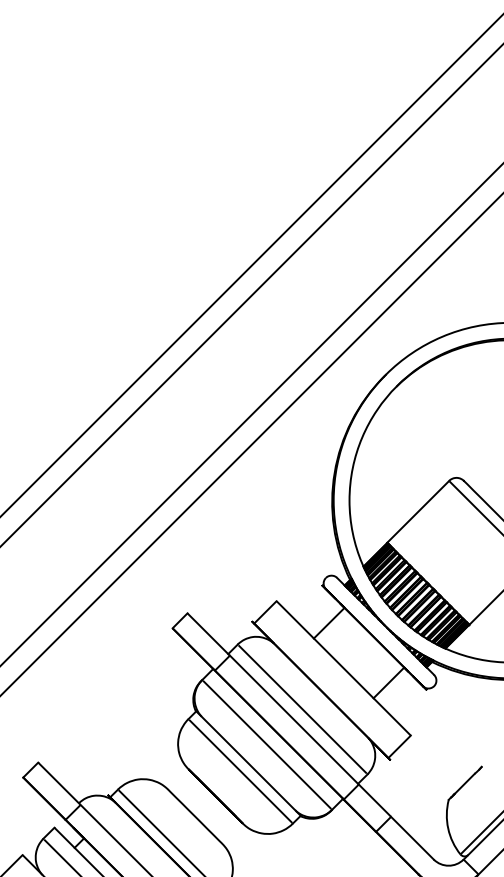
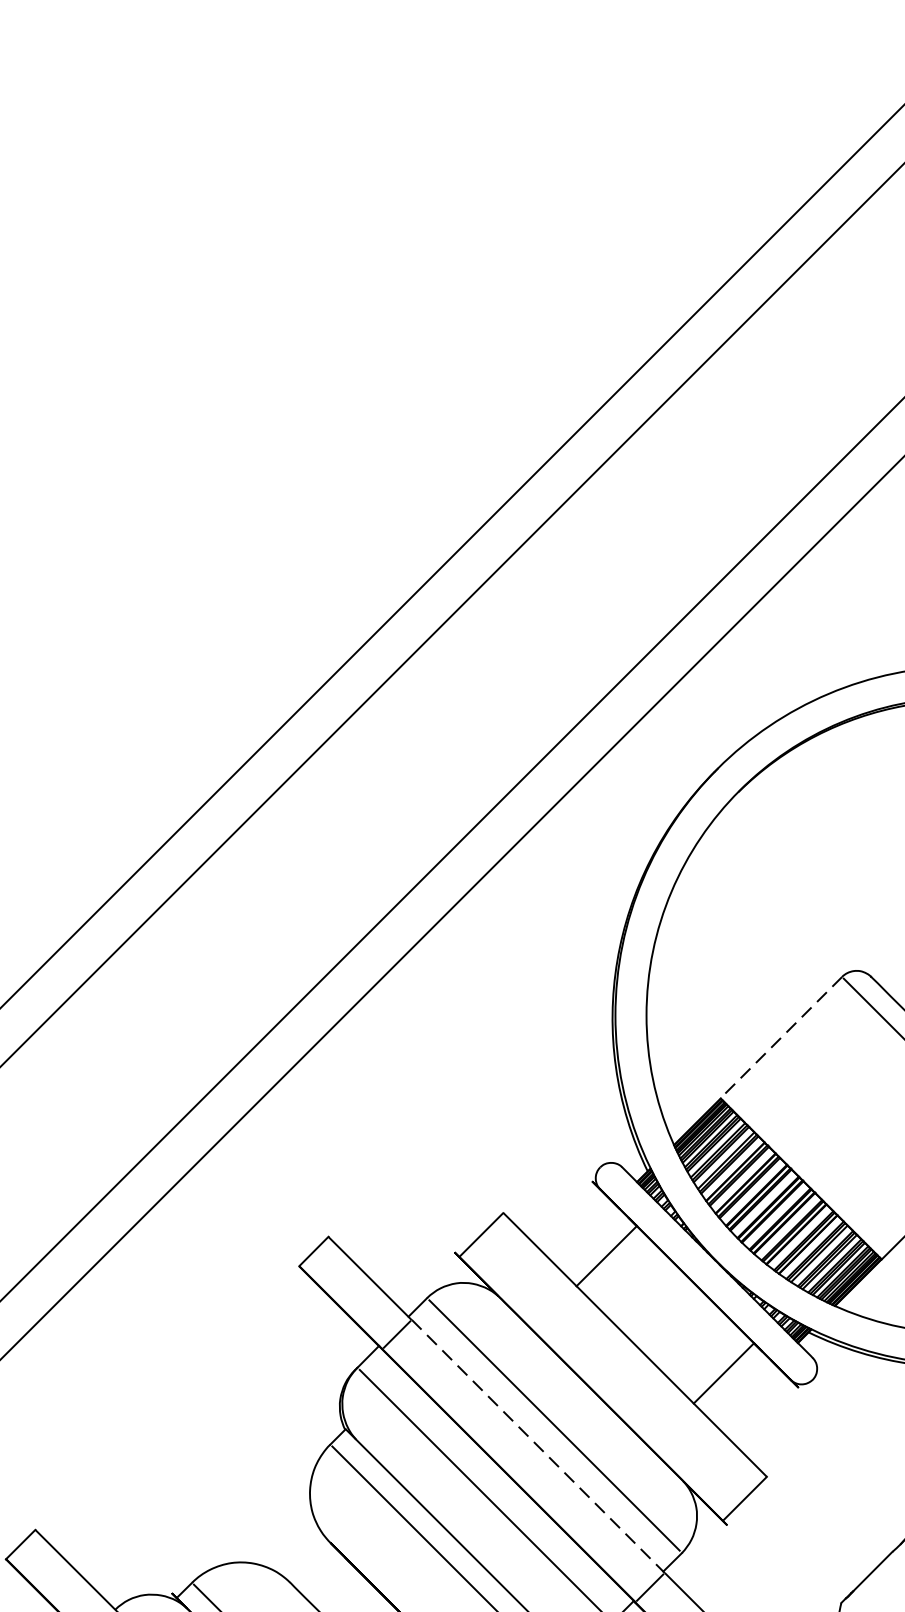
line: (418, 511) -> (781, 1036), solid -> dashed
line: (294, 720) -> (538, 1447), solid -> dashed

